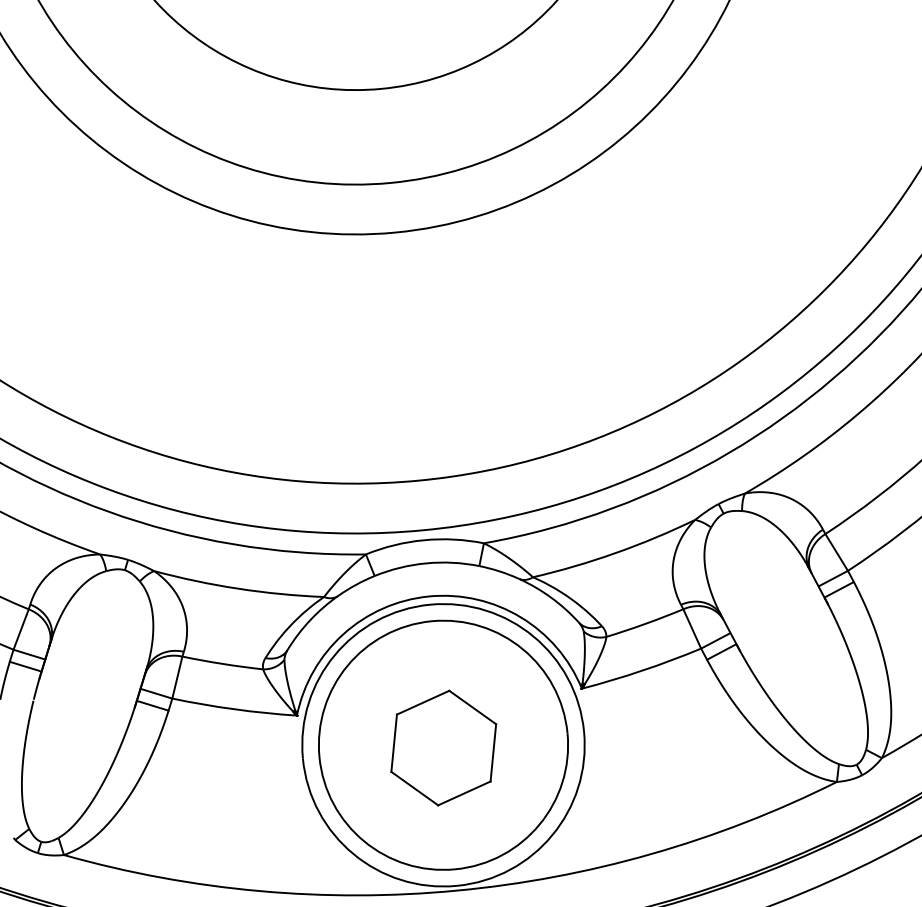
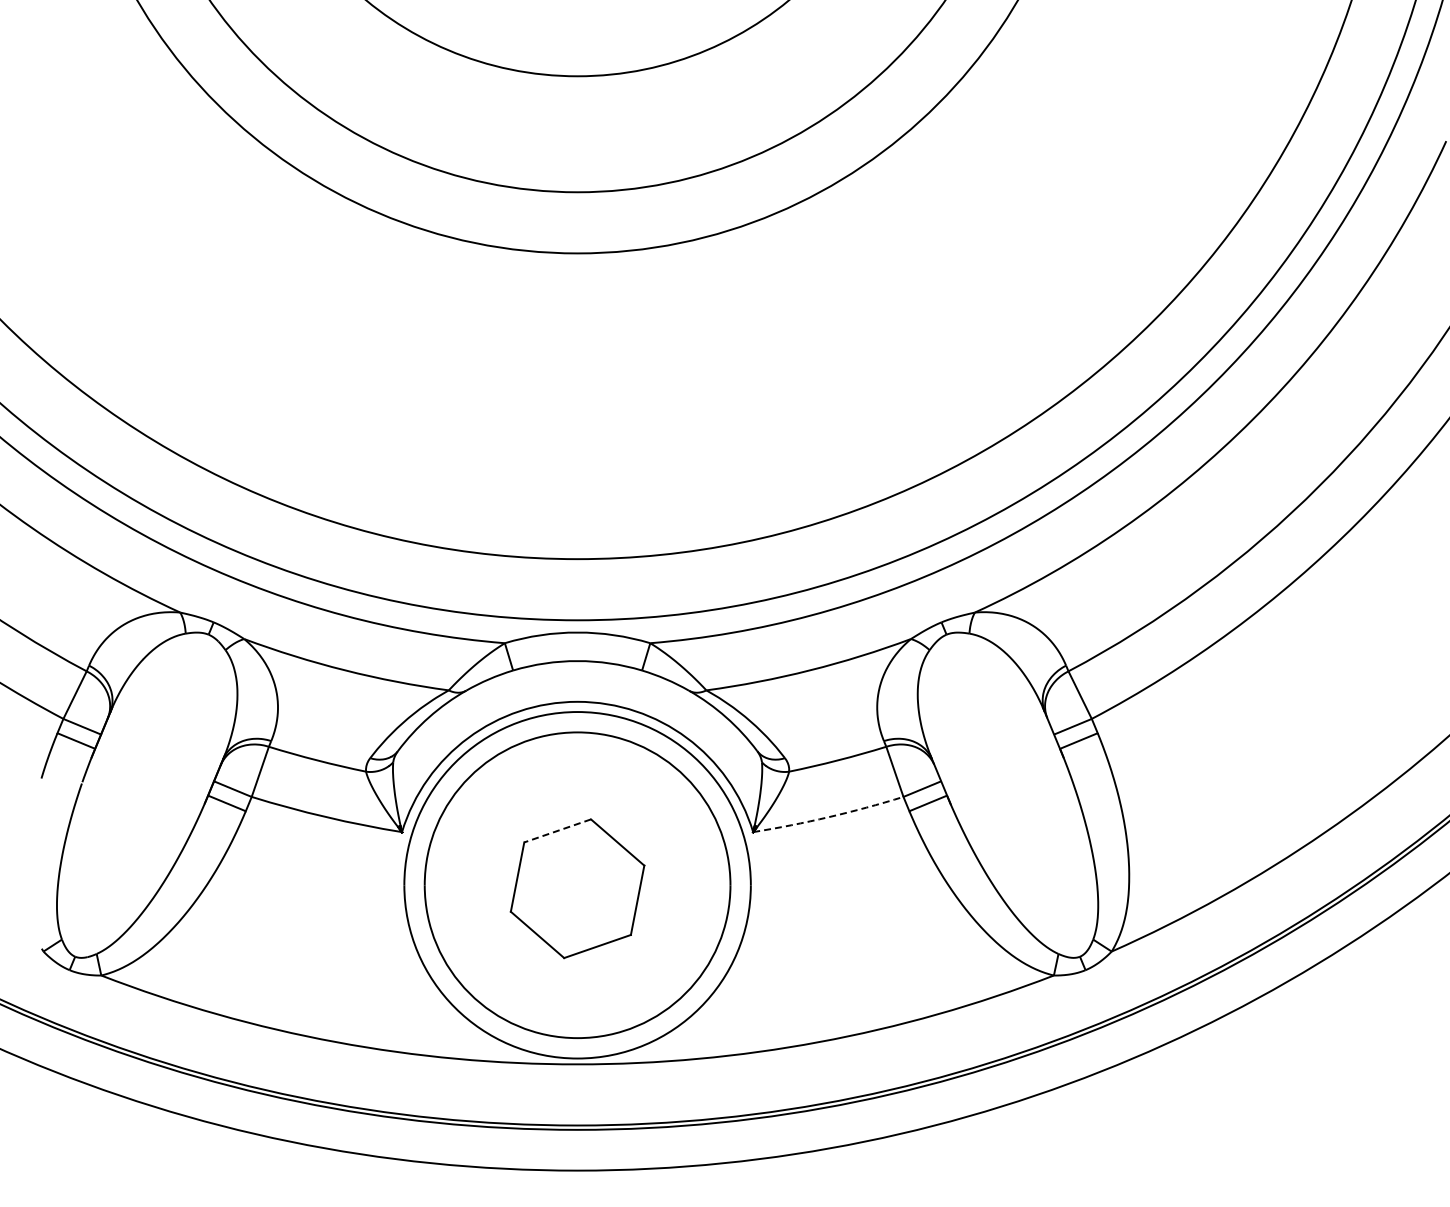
arc: (641, 671) -> (828, 817), solid -> dashed
line: (423, 703) -> (557, 831), solid -> dashed

